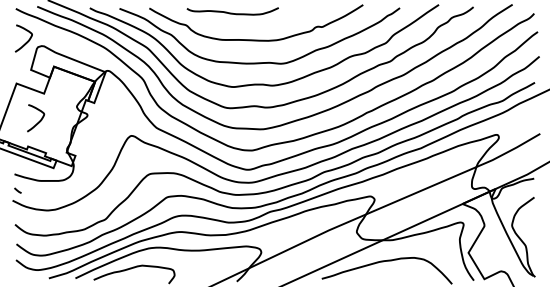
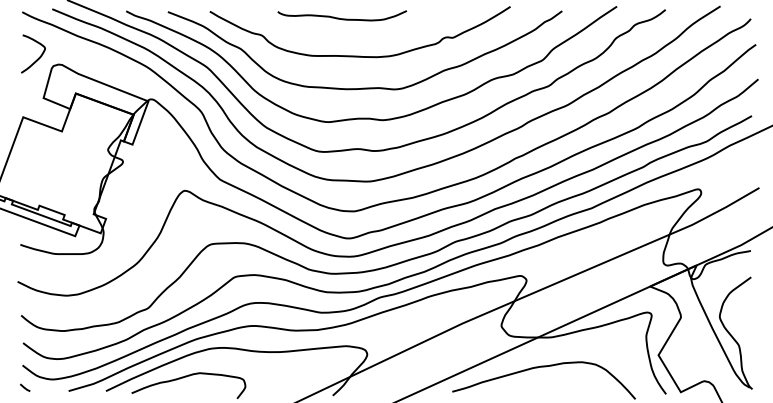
curve: (232, 13) -> (341, 18), moved
curve: (39, 120) -> (55, 169), removed
line: (18, 190) -> (25, 387), moved

